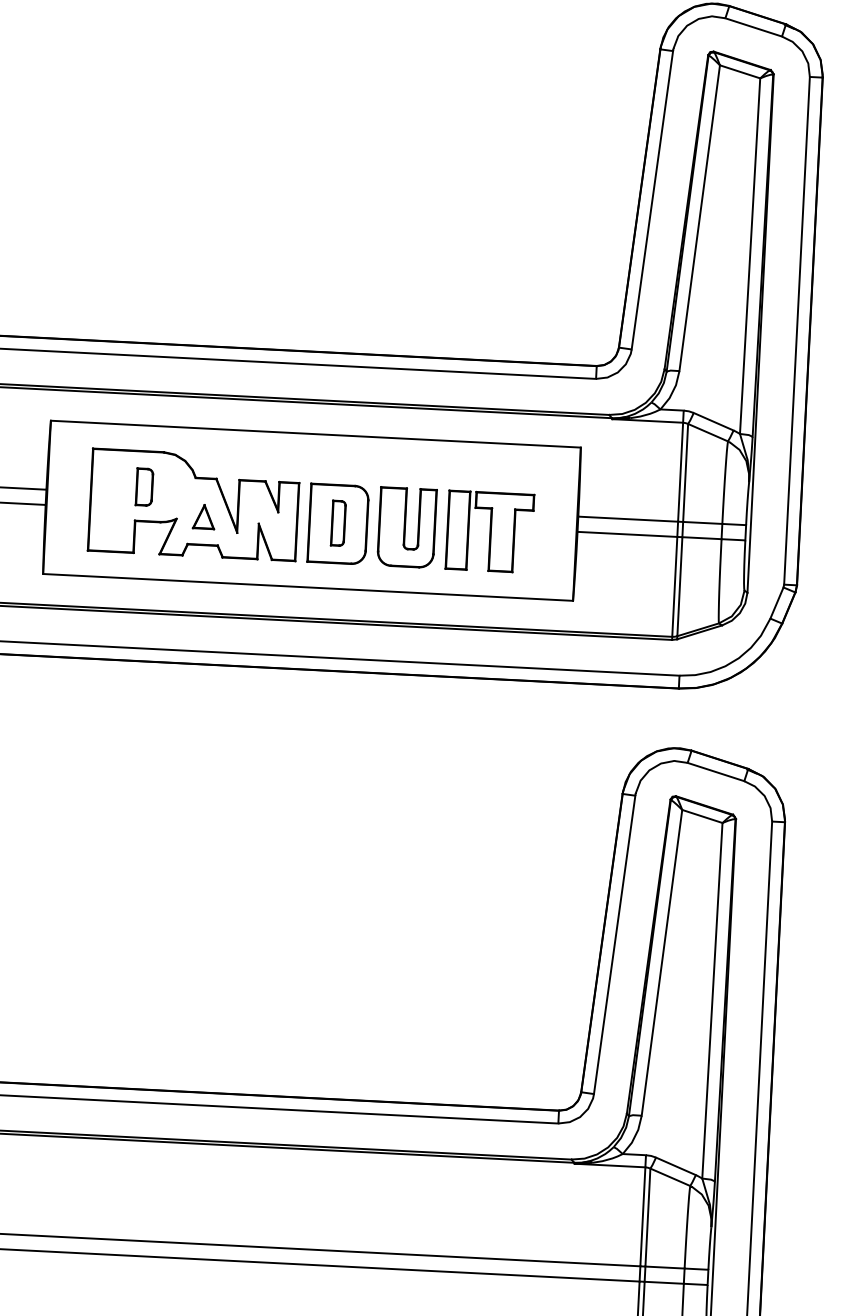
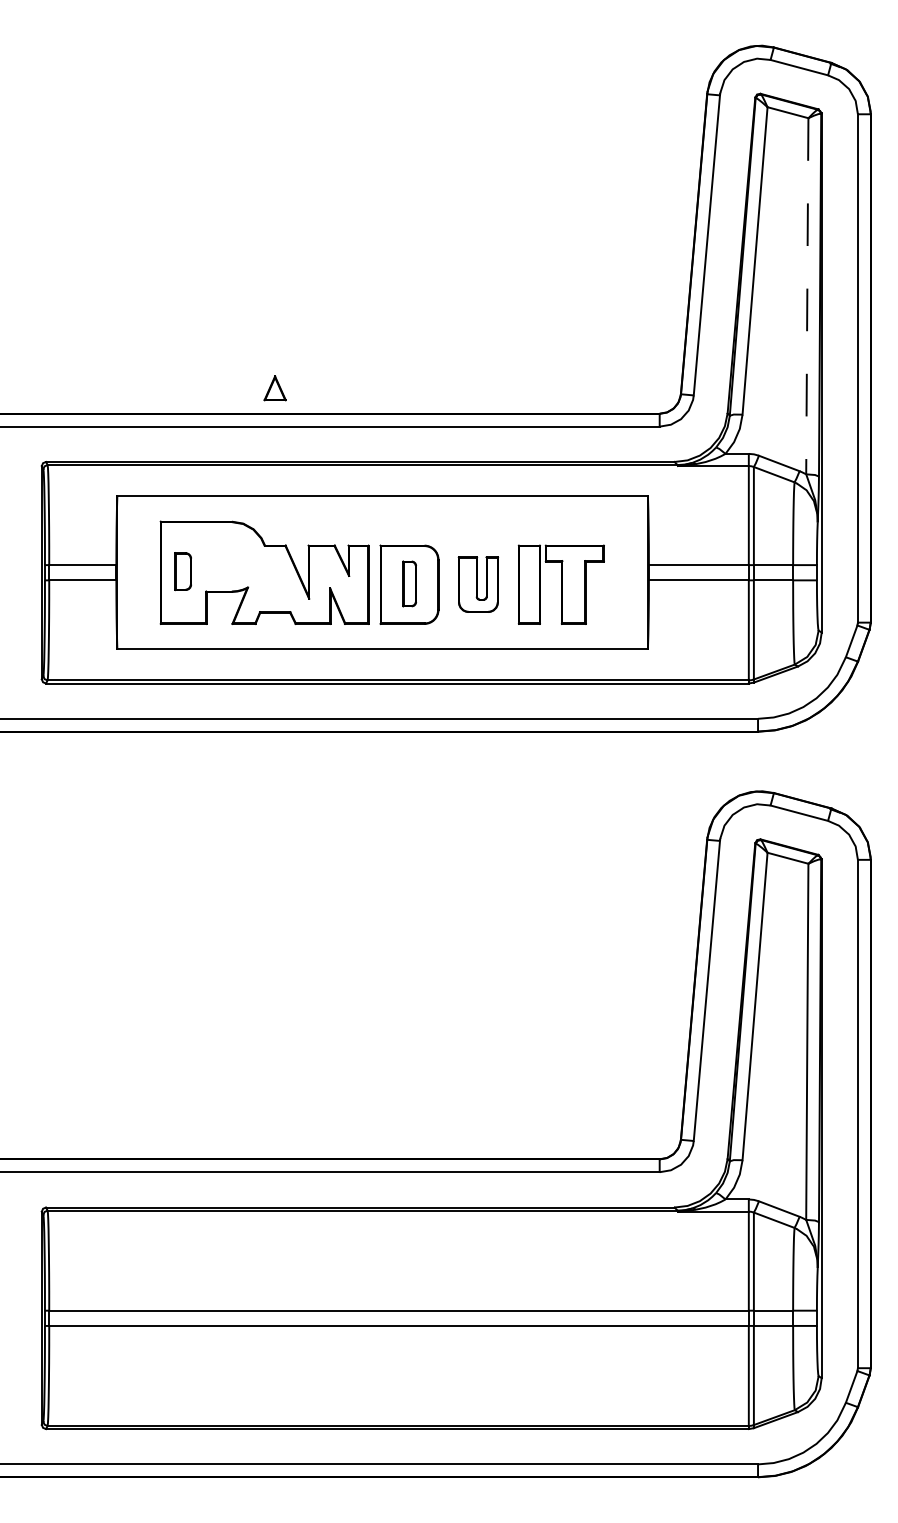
line: (750, 256) -> (807, 296), solid -> dashed
part: (143, 487) -> (182, 571), moved
part: (203, 517) -> (274, 388), moved
part: (407, 527) -> (478, 584), size x0.7

